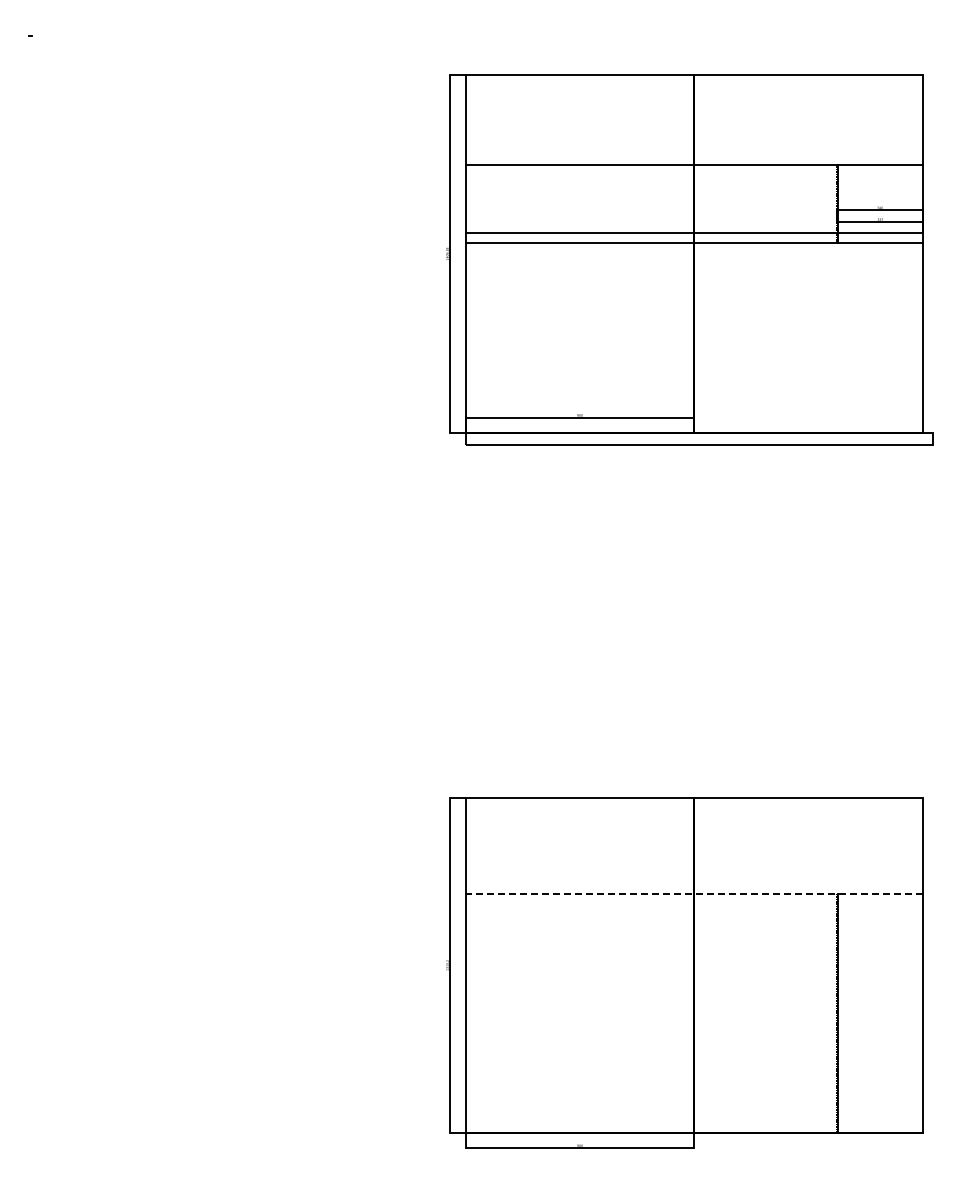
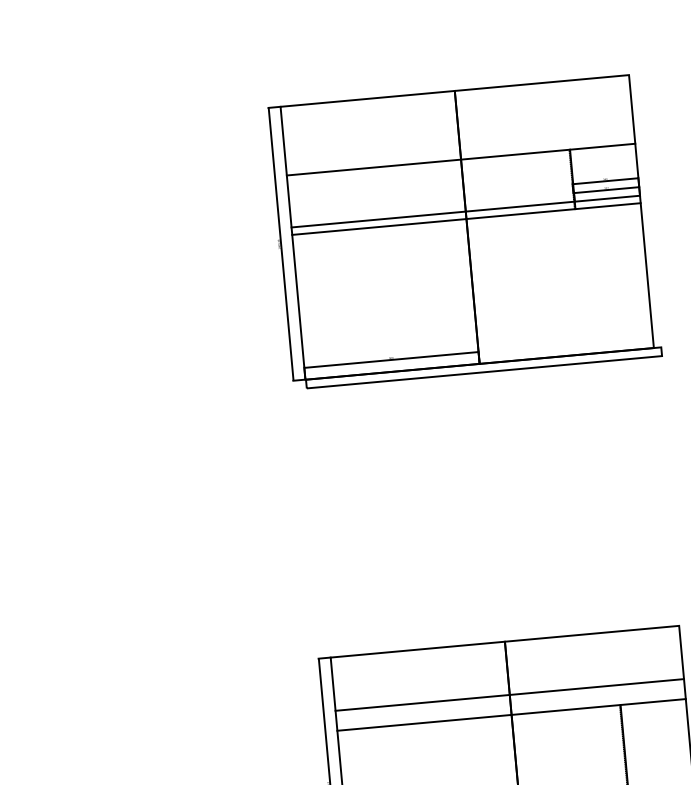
line: (694, 868) -> (509, 695), added
line: (694, 894) -> (511, 715), dashed -> solid

